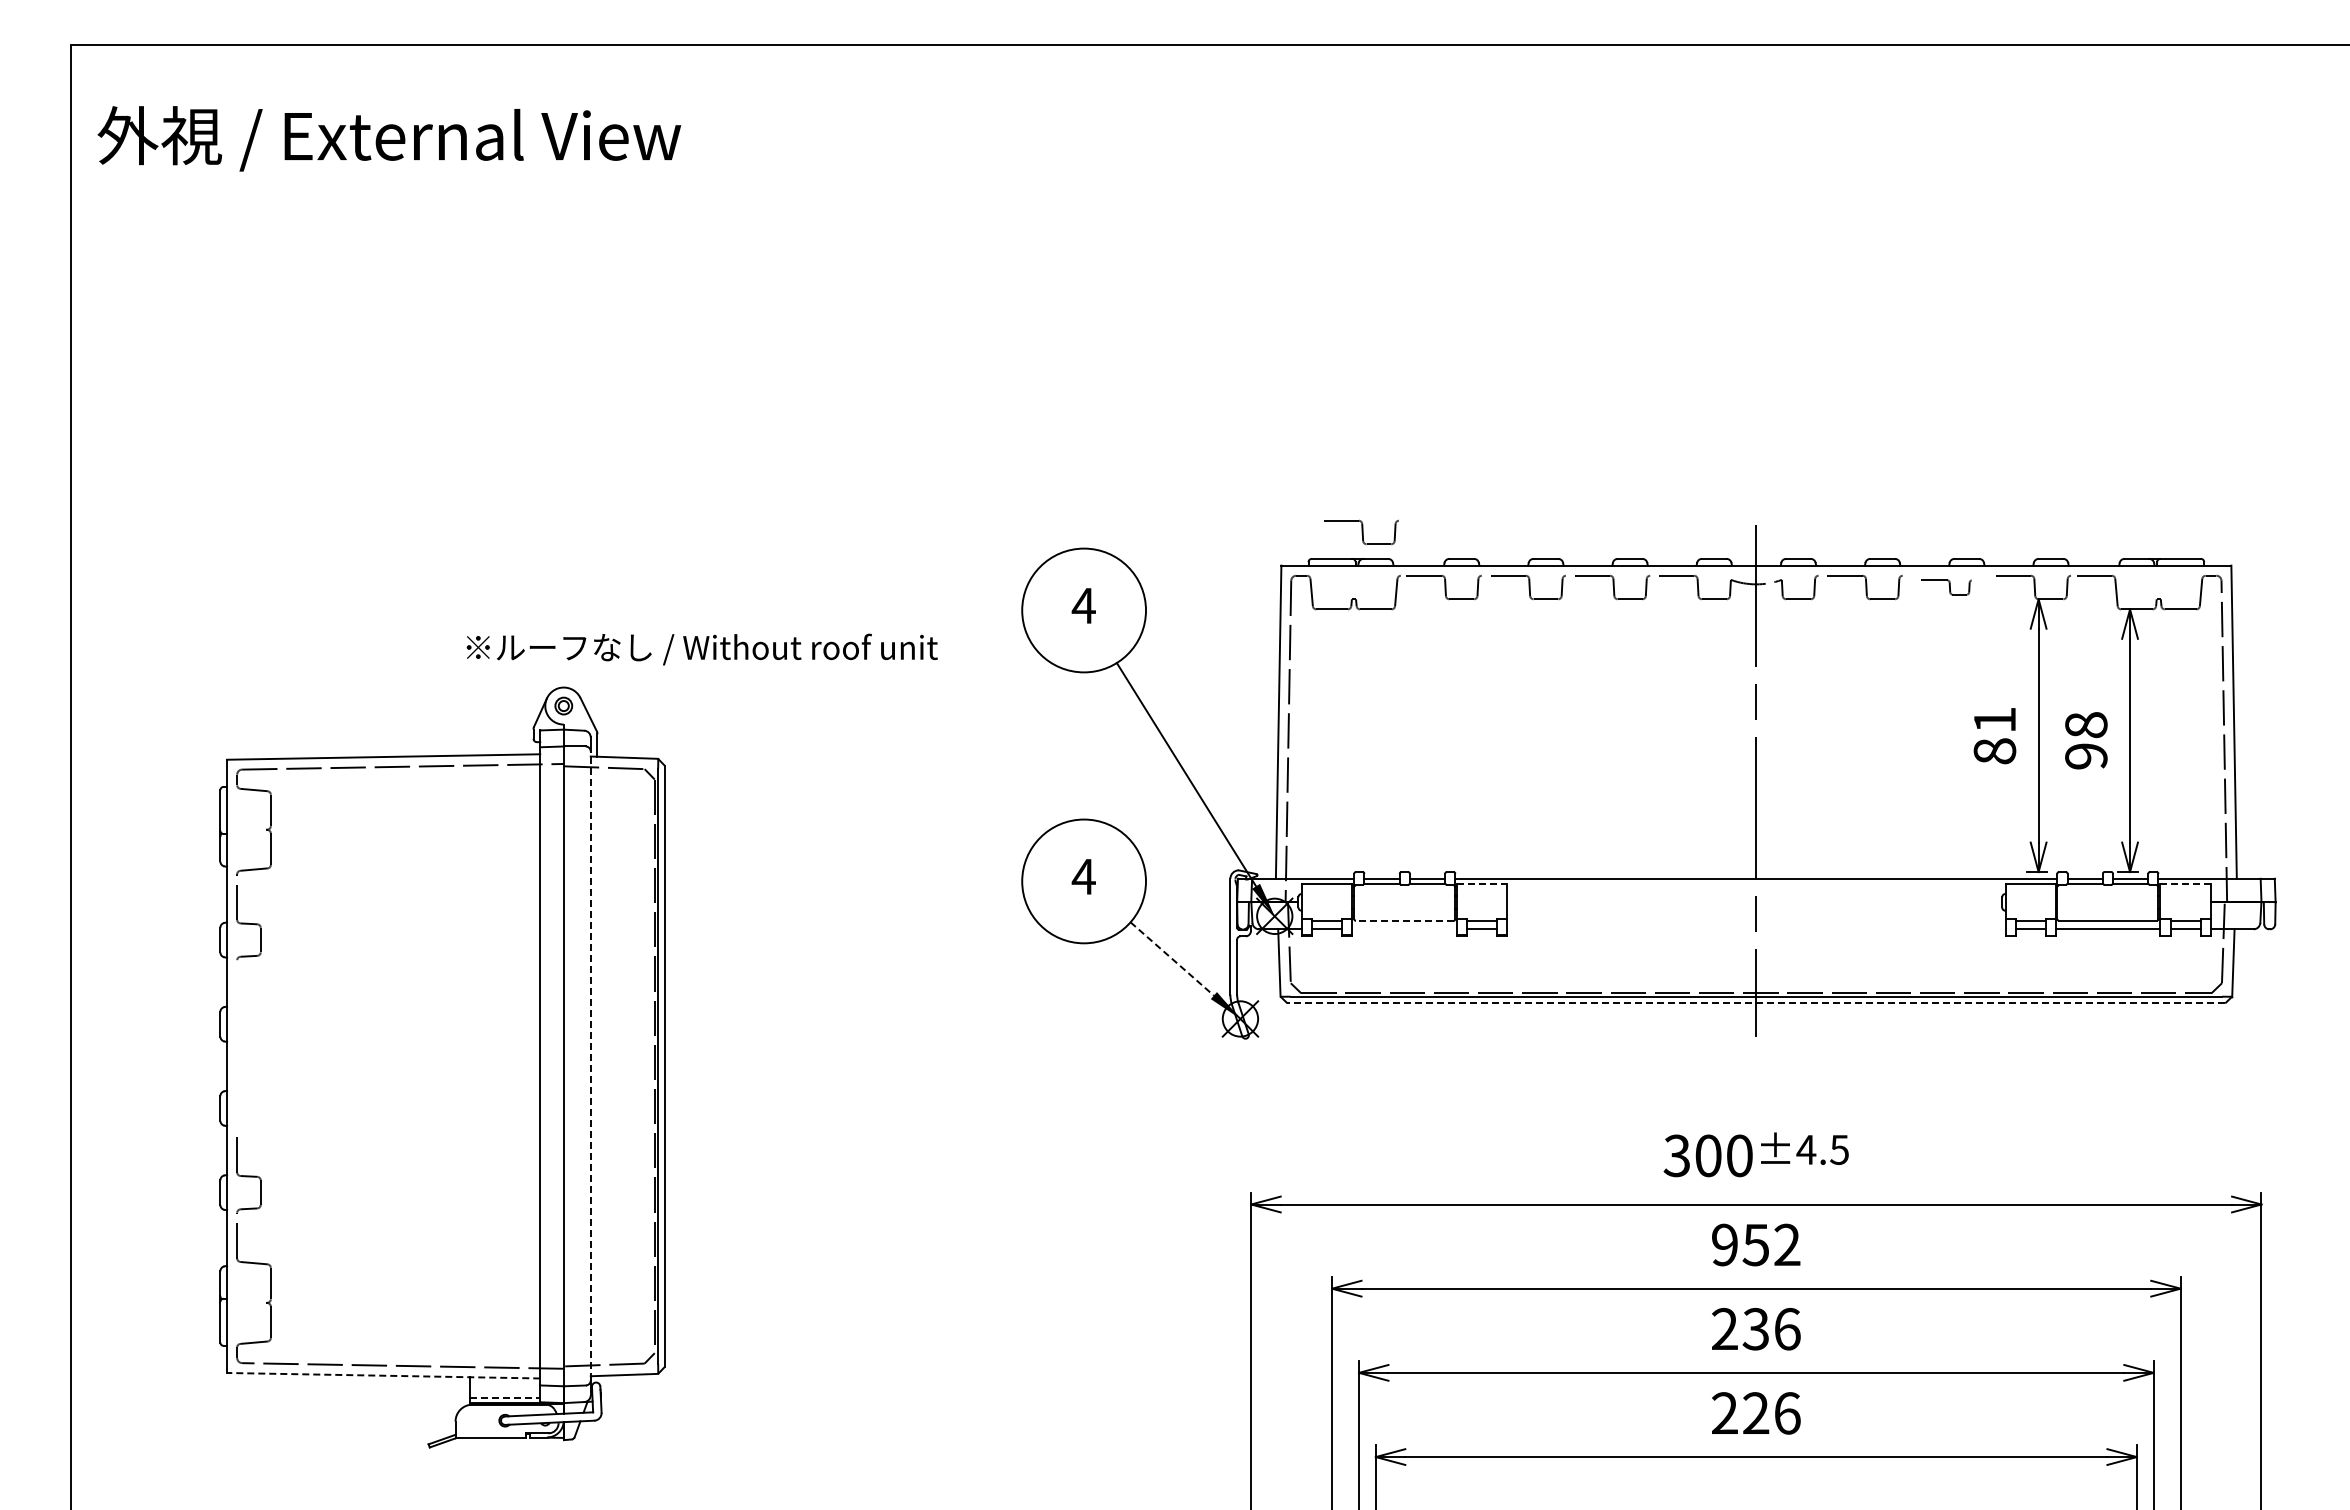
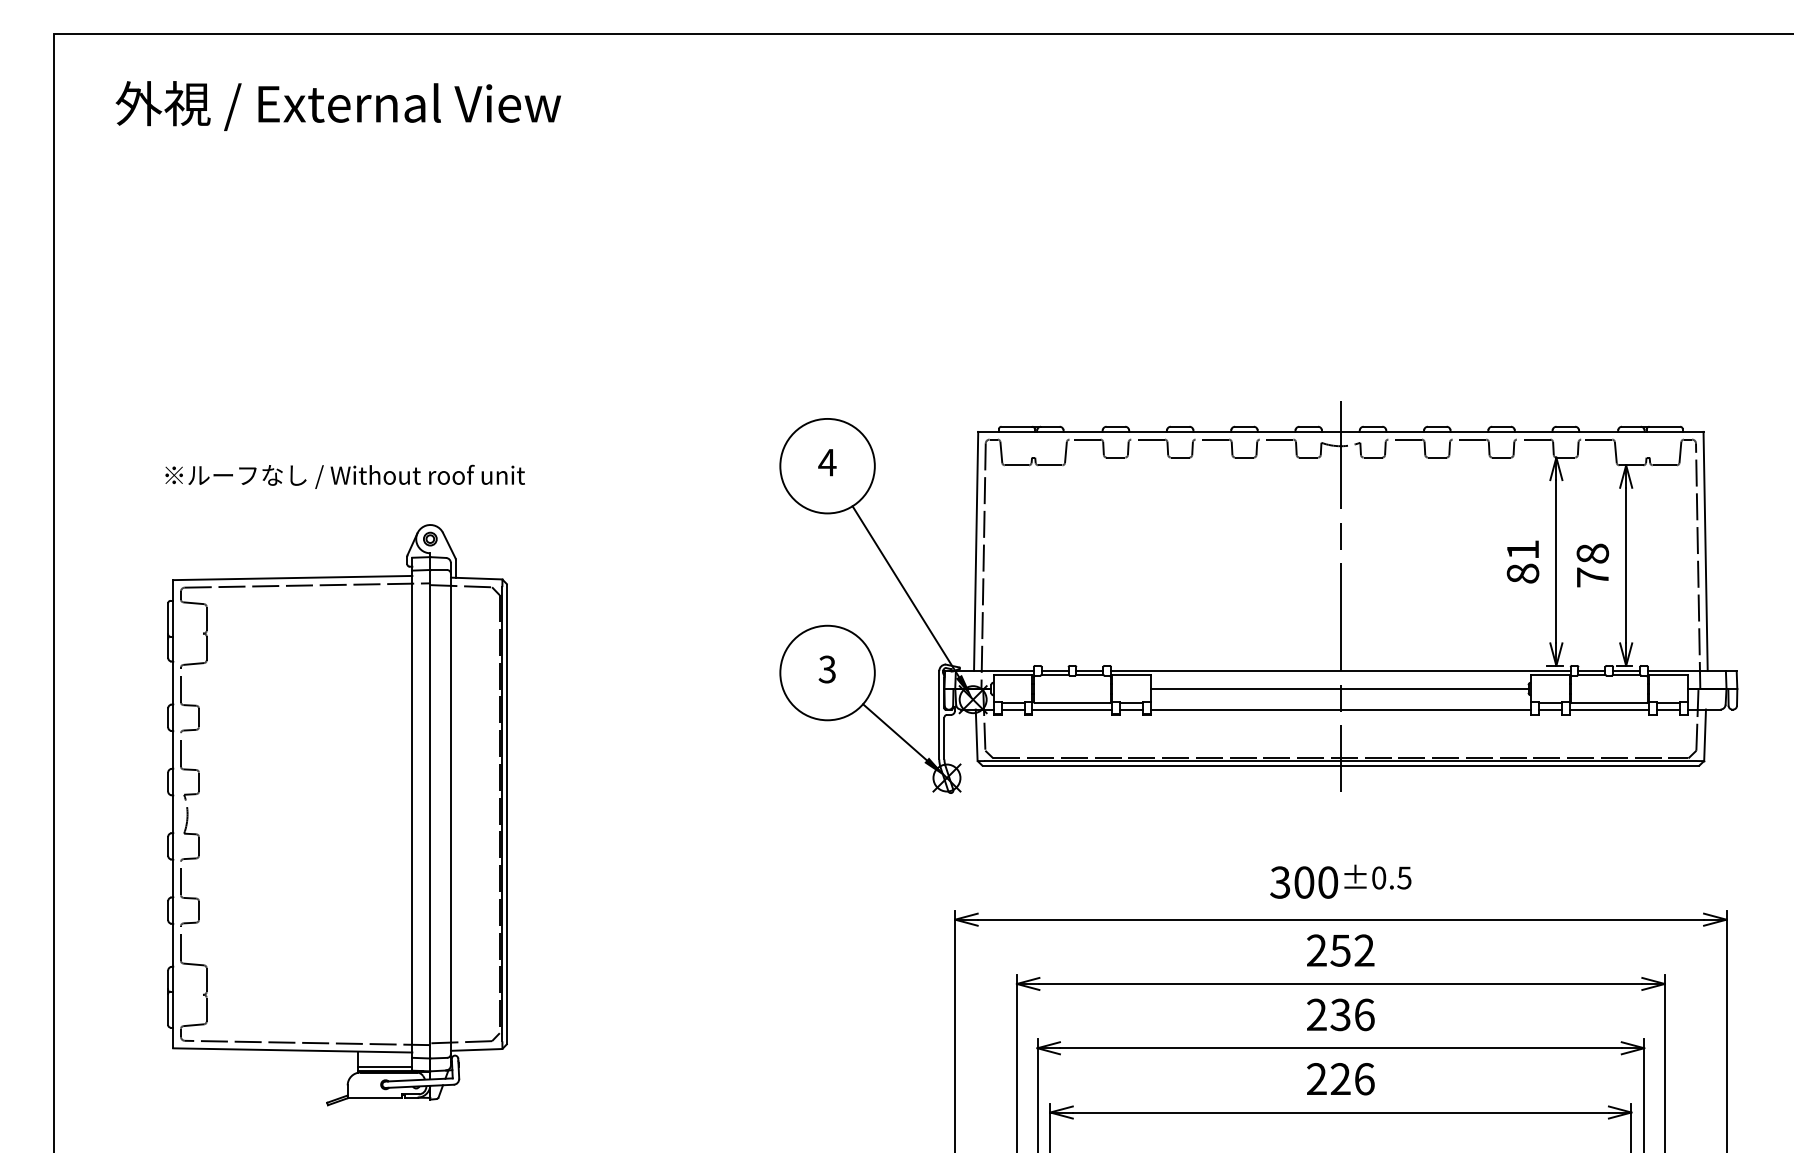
text: (389, 138) -> (338, 105), moved
part: (1361, 532) -> (1039, 406), removed
part: (1948, 587) -> (1487, 448), size x1.67
text: (701, 649) -> (344, 476), moved
text: (2086, 756) -> (1592, 577), 98 -> 78
text: (1083, 876) -> (827, 669), 4 -> 3
line: (1482, 883) -> (1131, 674), dashed -> solid
line: (2186, 883) -> (1669, 674), dashed -> solid
line: (1754, 902) -> (1339, 689), added
line: (1404, 920) -> (1072, 702), dashed -> solid
line: (1404, 929) -> (1072, 709), added
line: (1756, 929) -> (1340, 709), added
line: (1172, 959) -> (895, 732), dashed -> solid
line: (1756, 1003) -> (1340, 766), dashed -> solid
part: (248, 1048) -> (189, 800), added
line: (590, 1065) -> (450, 813), dashed -> solid
text: (1806, 1149) -> (1379, 877), ±4.5 -> ±0.5
text: (1724, 1245) -> (1316, 950), 952 -> 252
line: (383, 1375) -> (292, 1050), dashed -> solid
line: (505, 1397) -> (385, 1067), dashed -> solid

